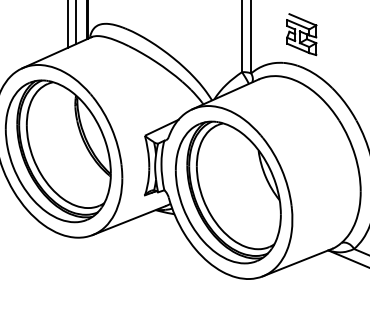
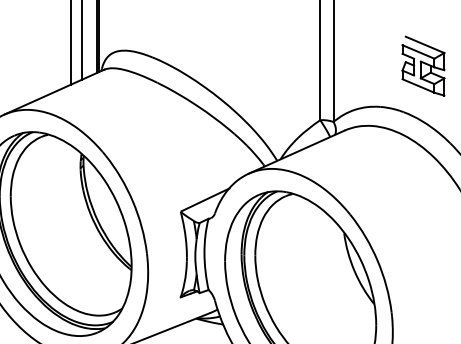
part: (301, 34) -> (423, 66), moved

